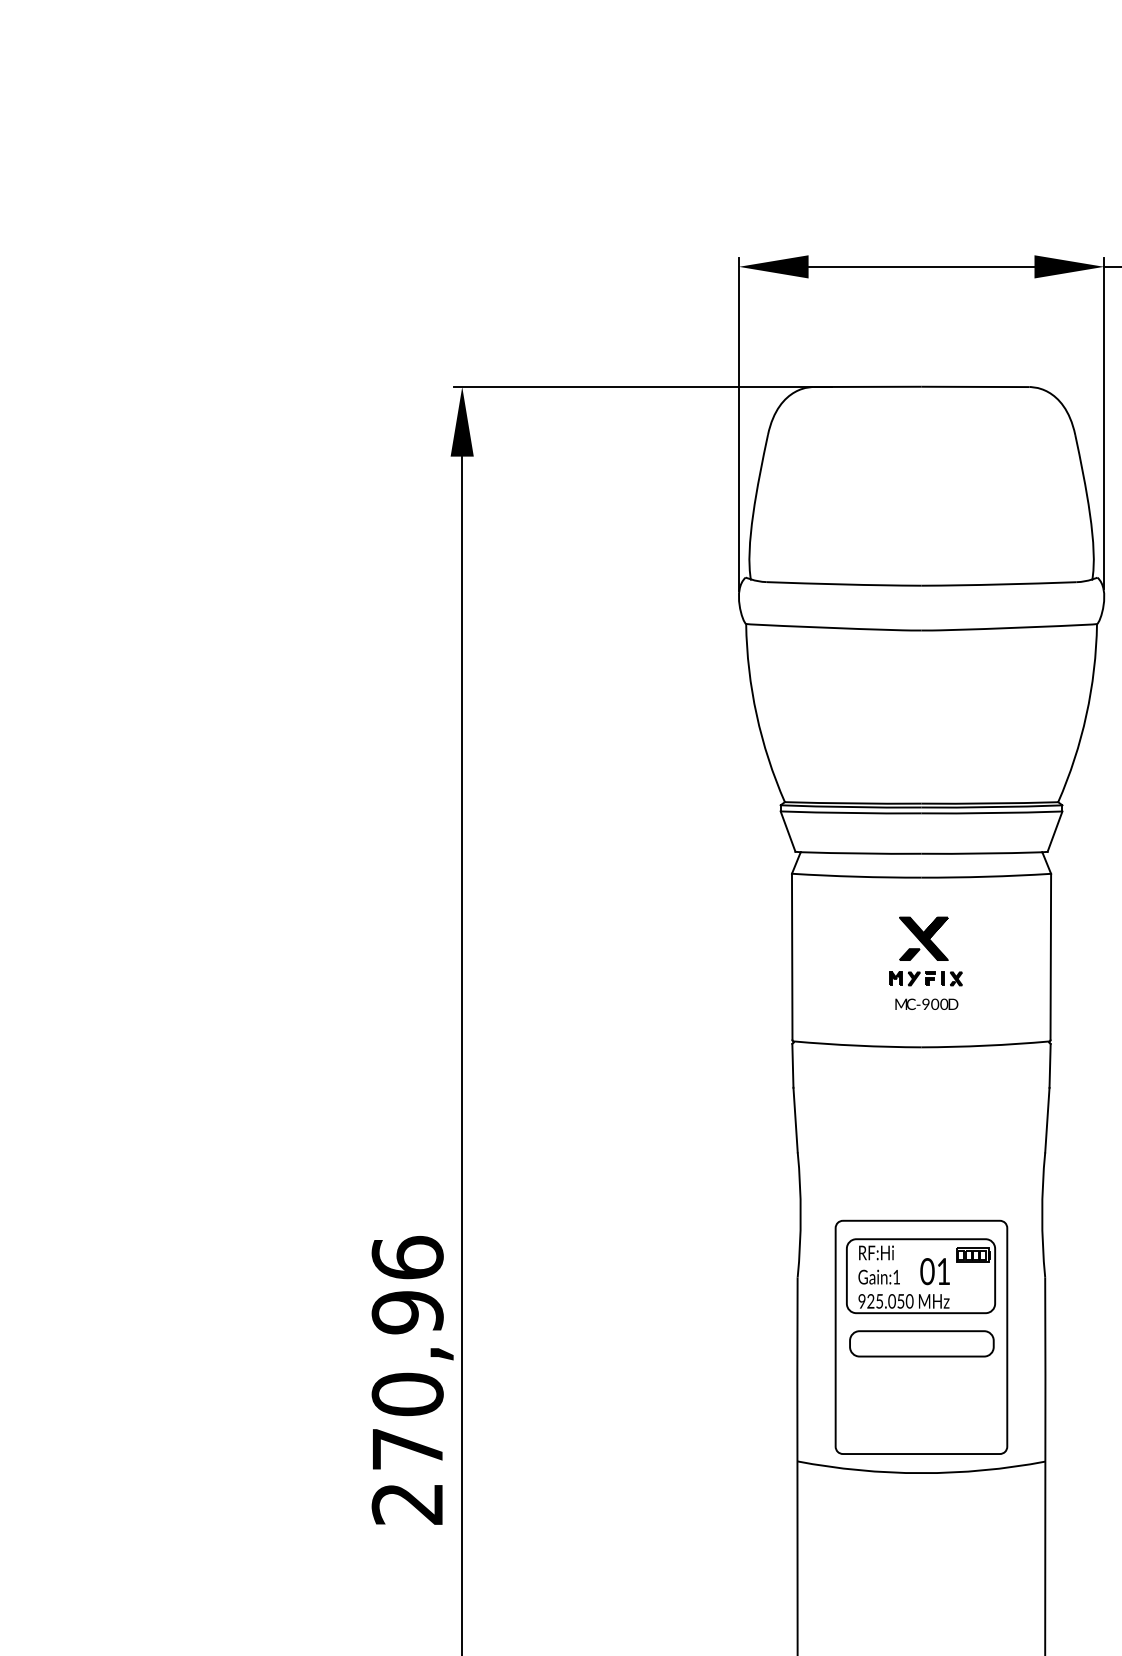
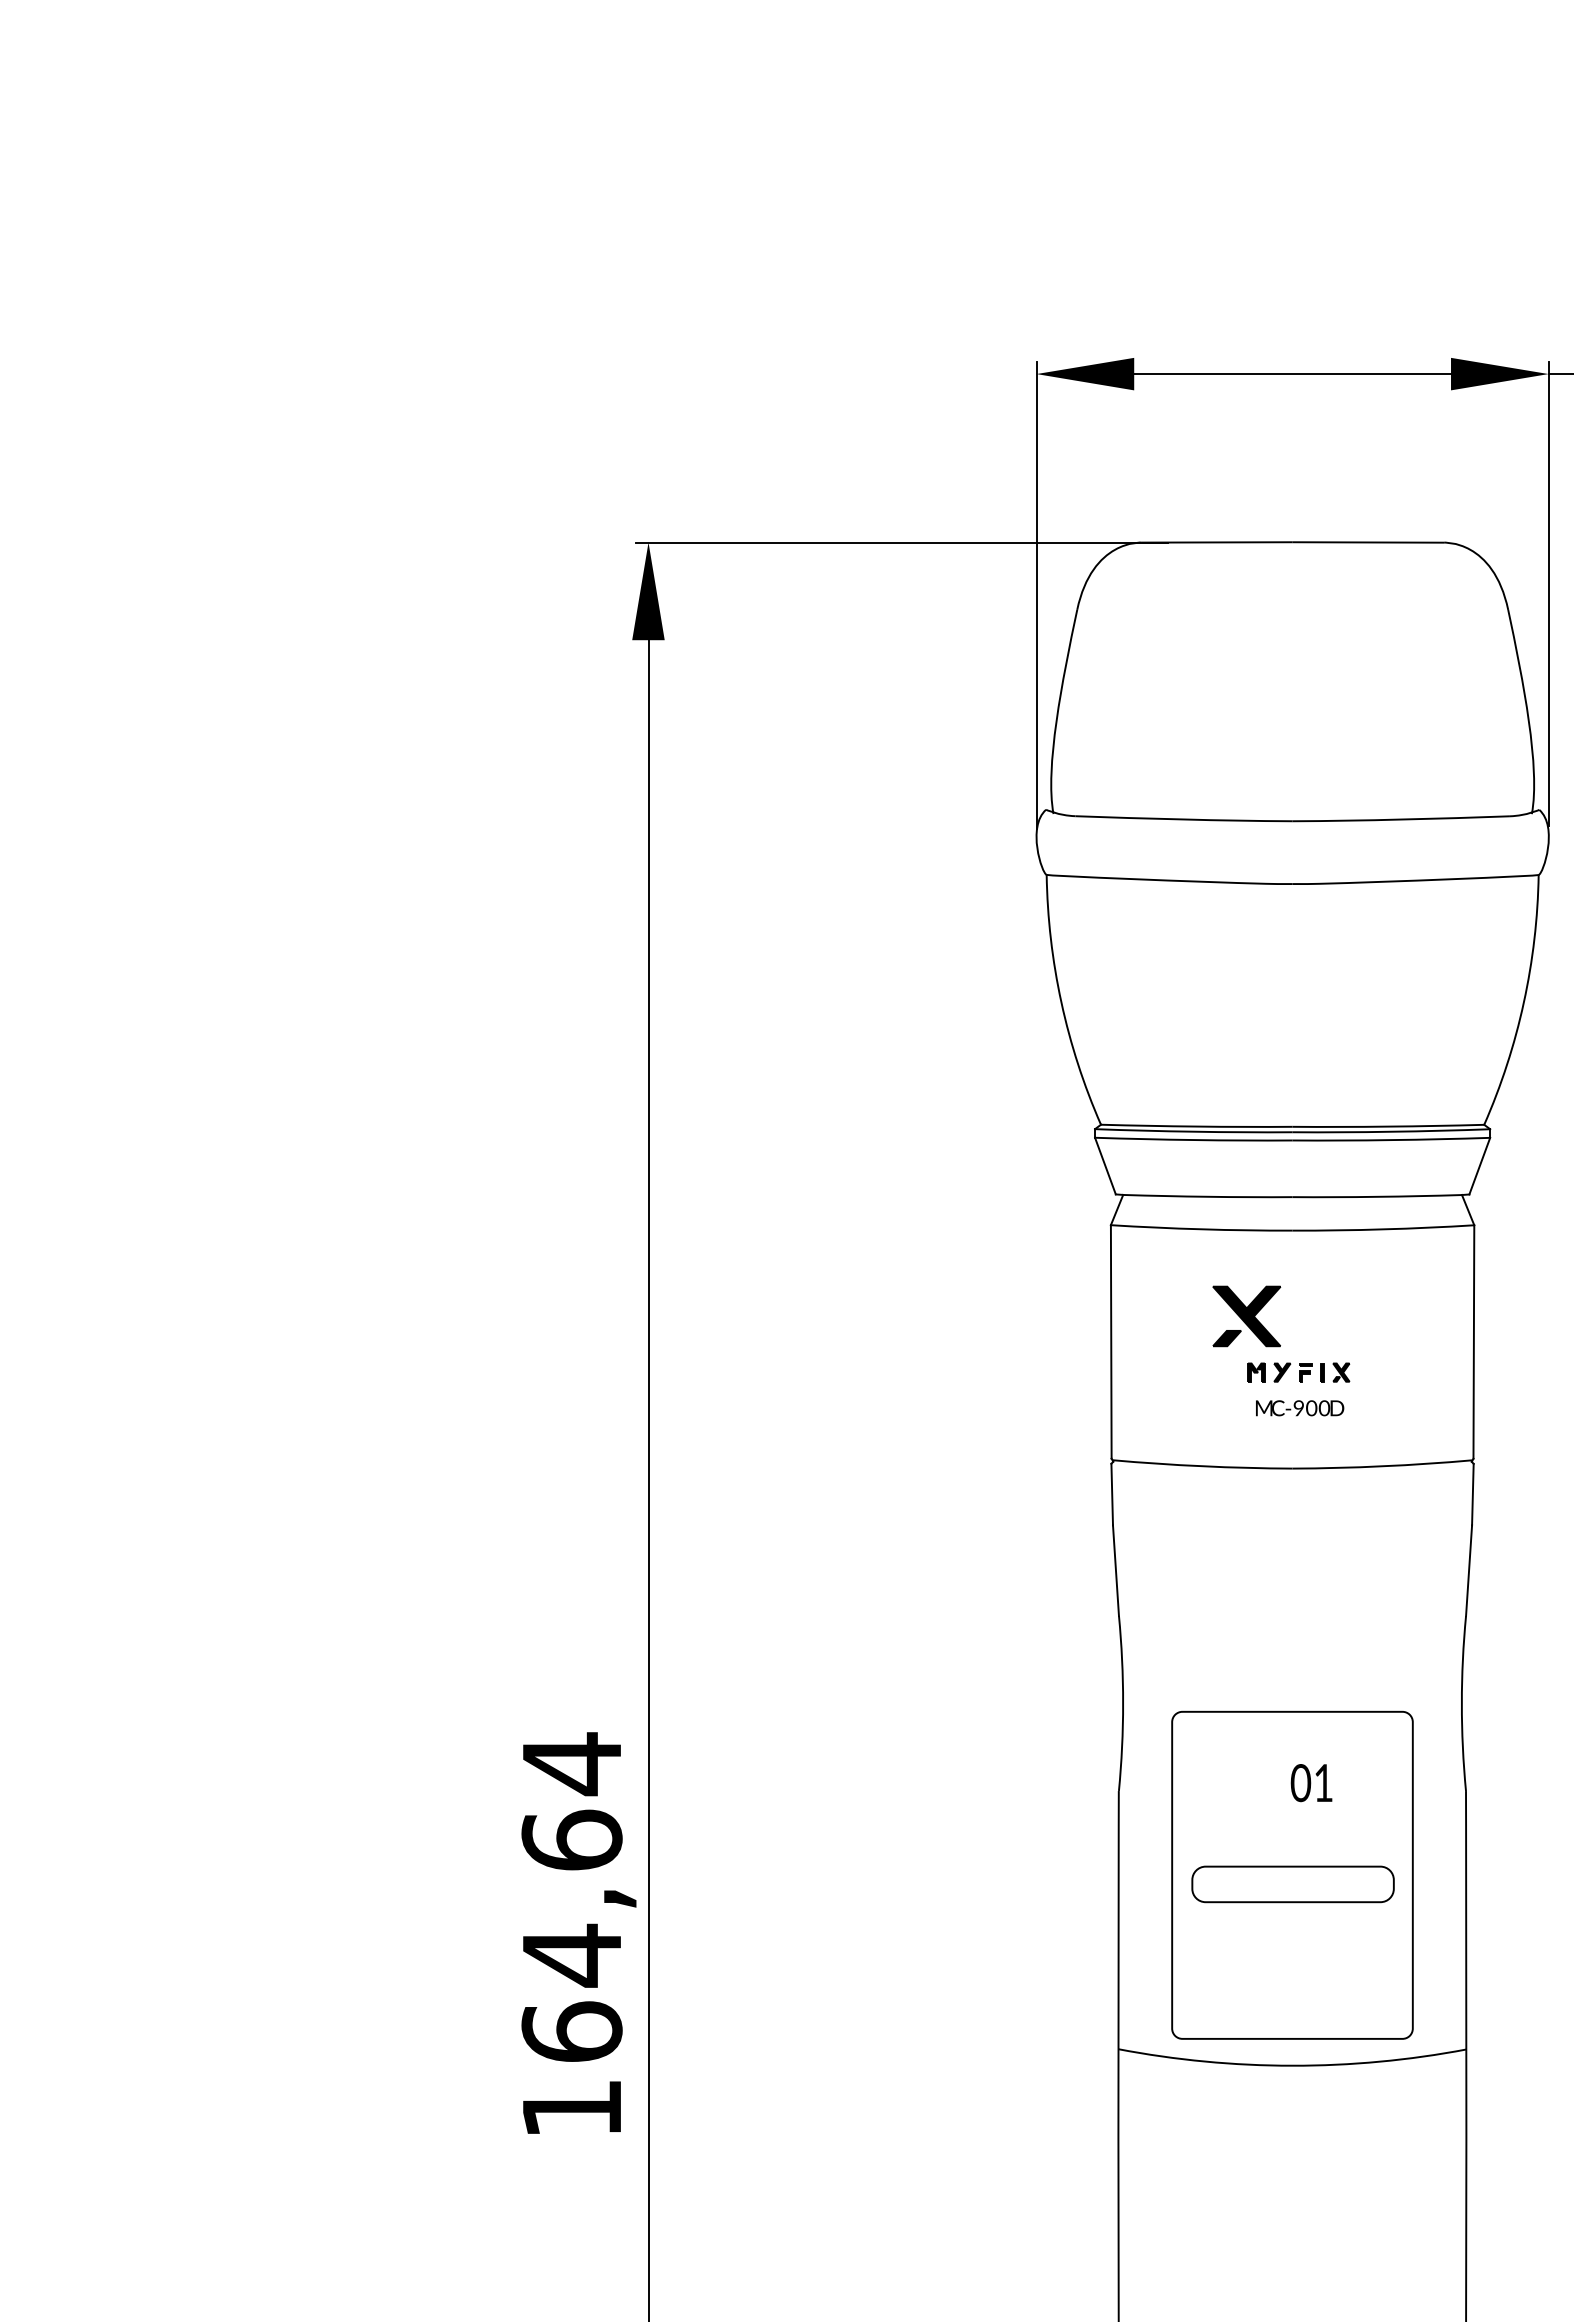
part: (923, 938) -> (1246, 1316), moved
part: (920, 1276) -> (1291, 1789), removed
text: (407, 1380) -> (571, 1935), 270,96 -> 164,64

